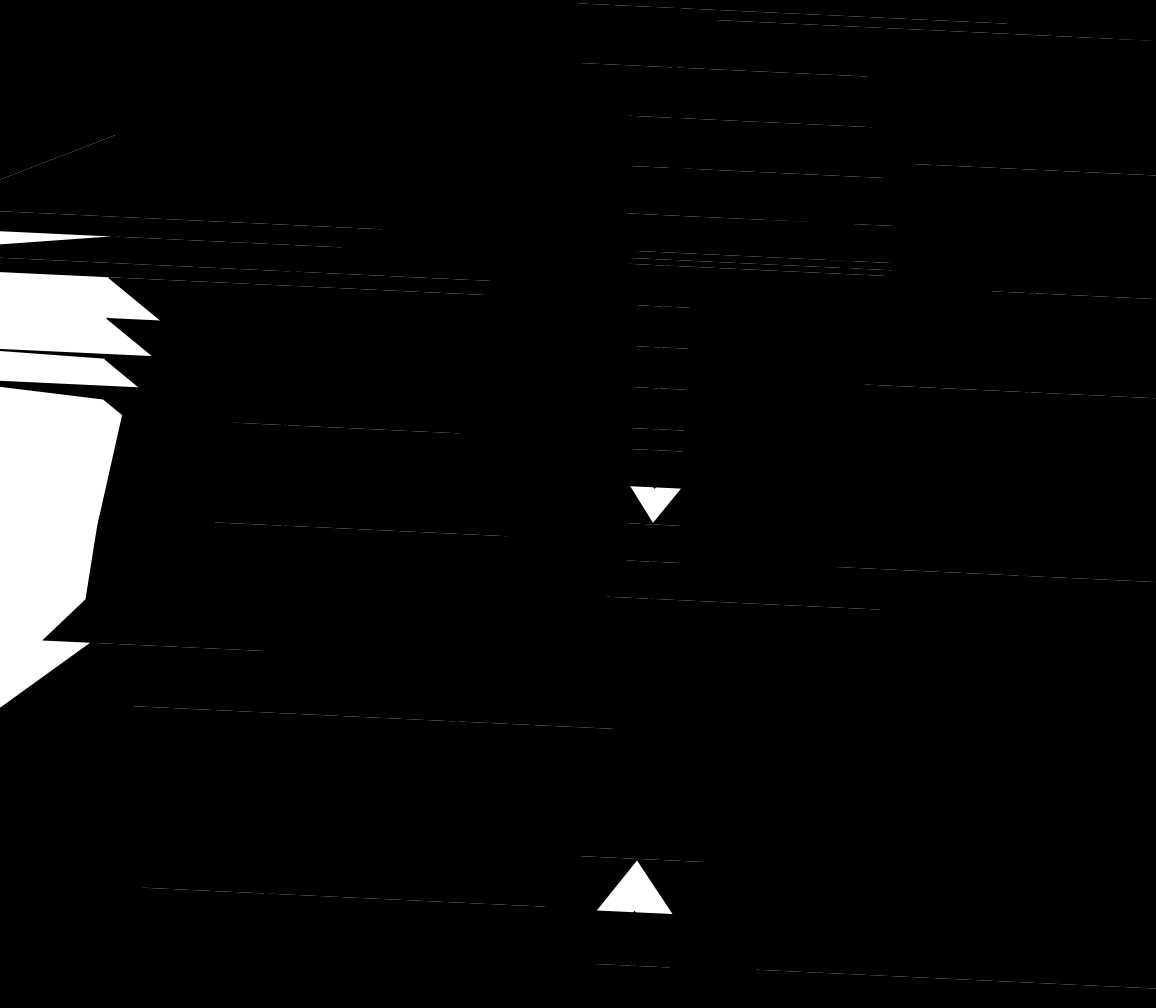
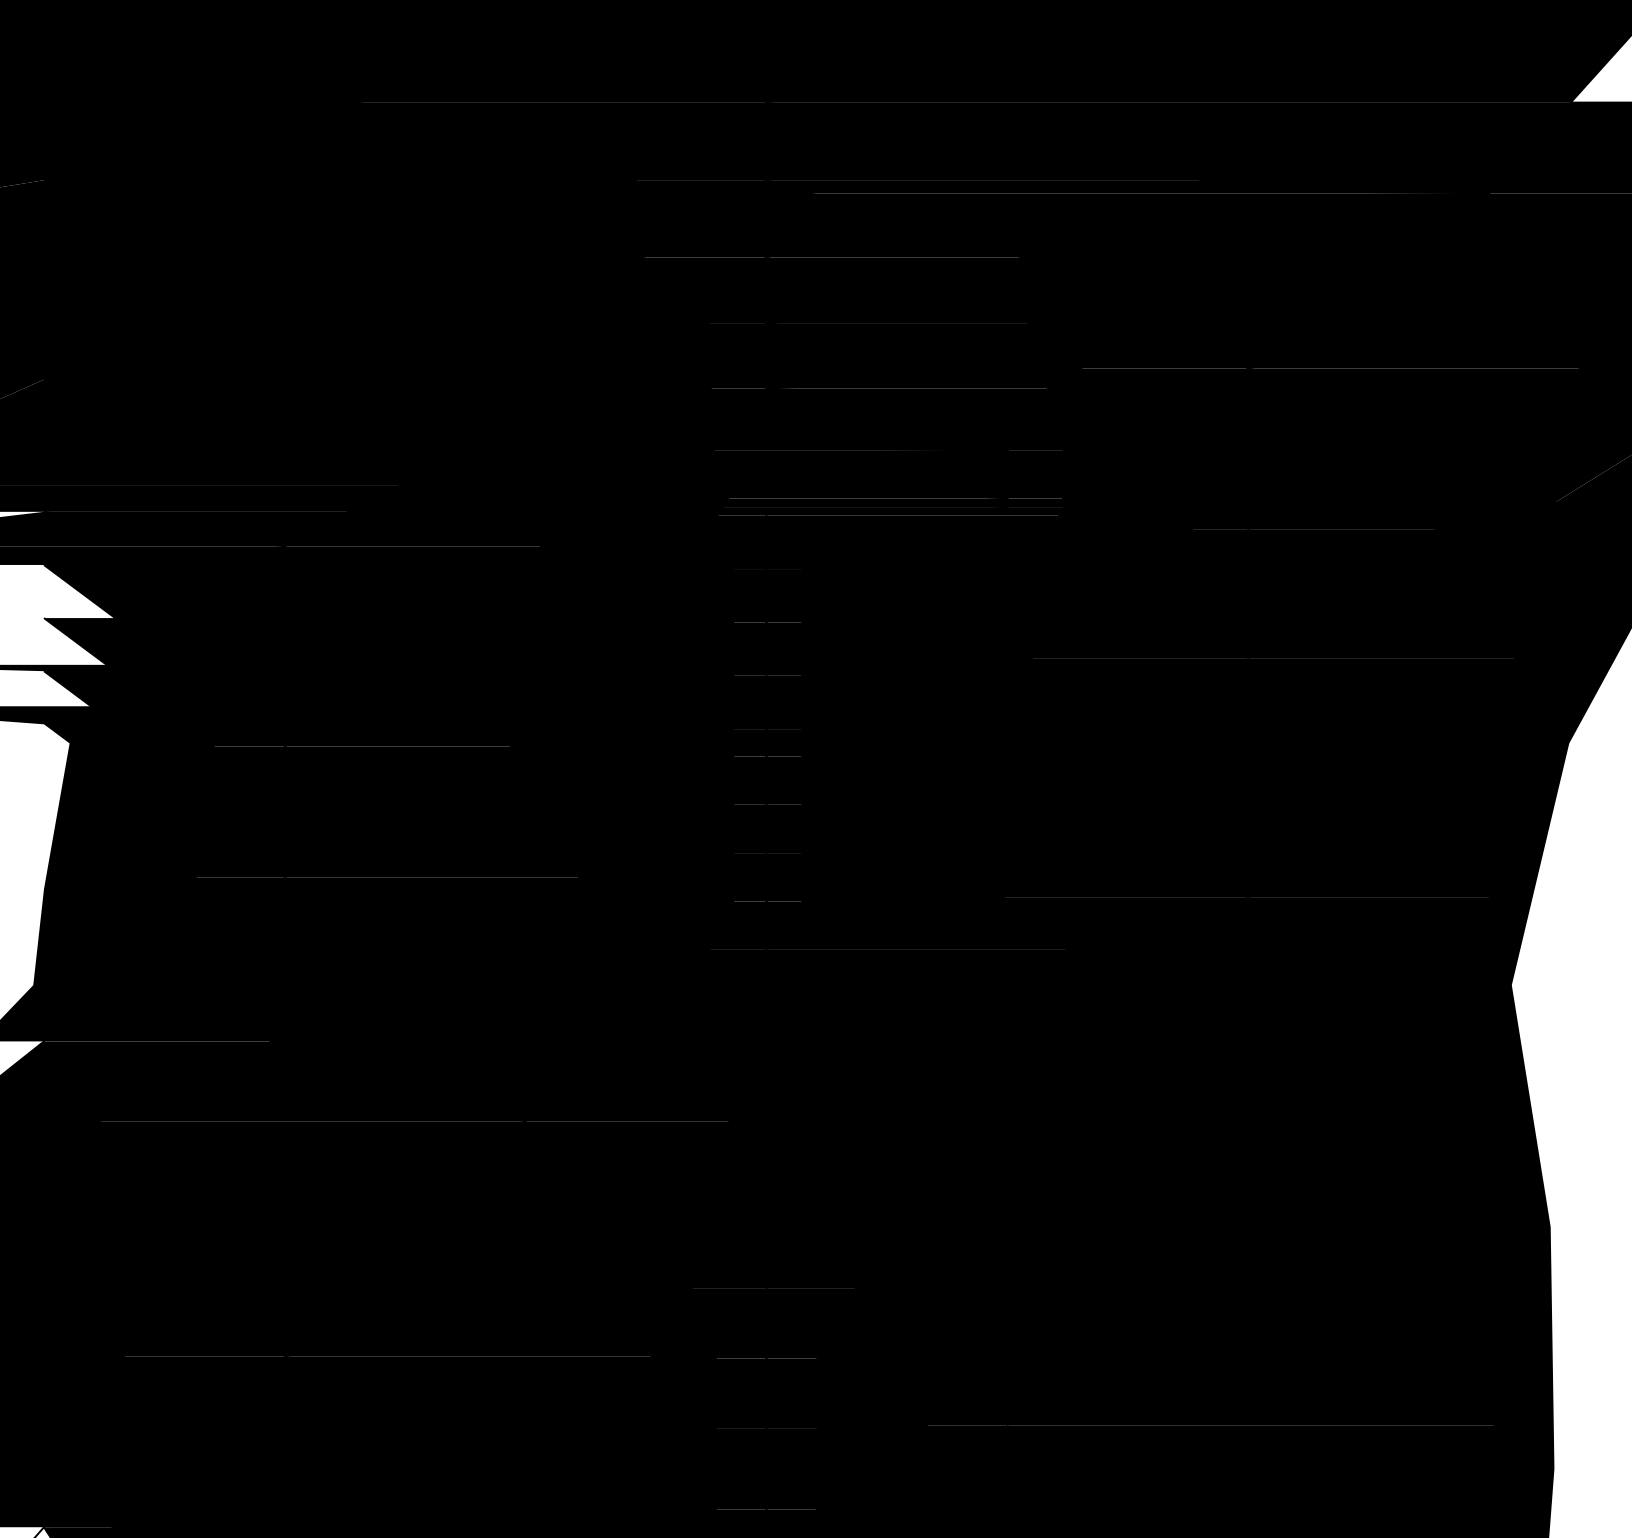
fill: (654, 505) -> (767, 828), added
fill: (635, 885) -> (766, 1323), added

